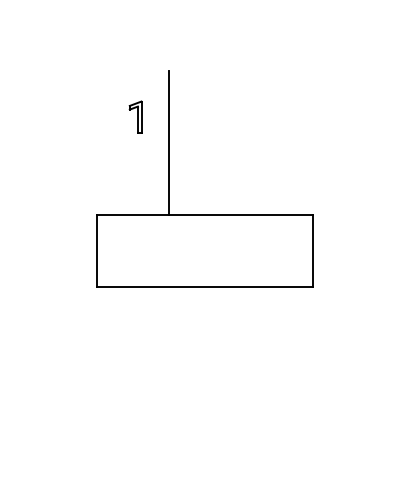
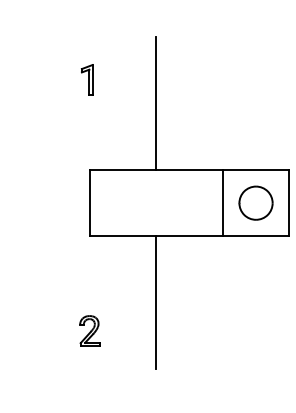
part: (135, 116) -> (87, 78), moved
line: (241, 250) -> (223, 202), added
part: (276, 250) -> (255, 202), added
line: (169, 358) -> (156, 302), added
part: (97, 388) -> (89, 330), added

